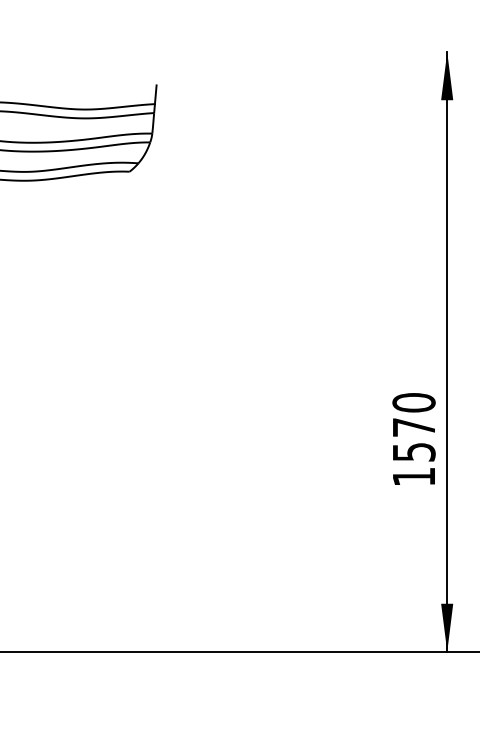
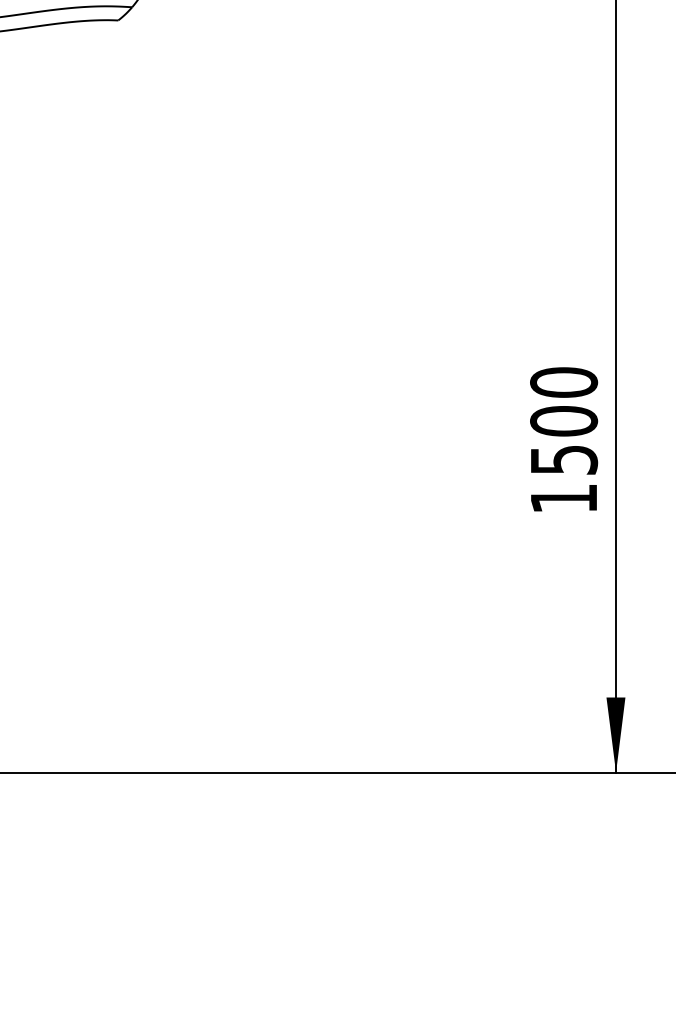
text: (413, 427) -> (563, 421), 1570 -> 1500

